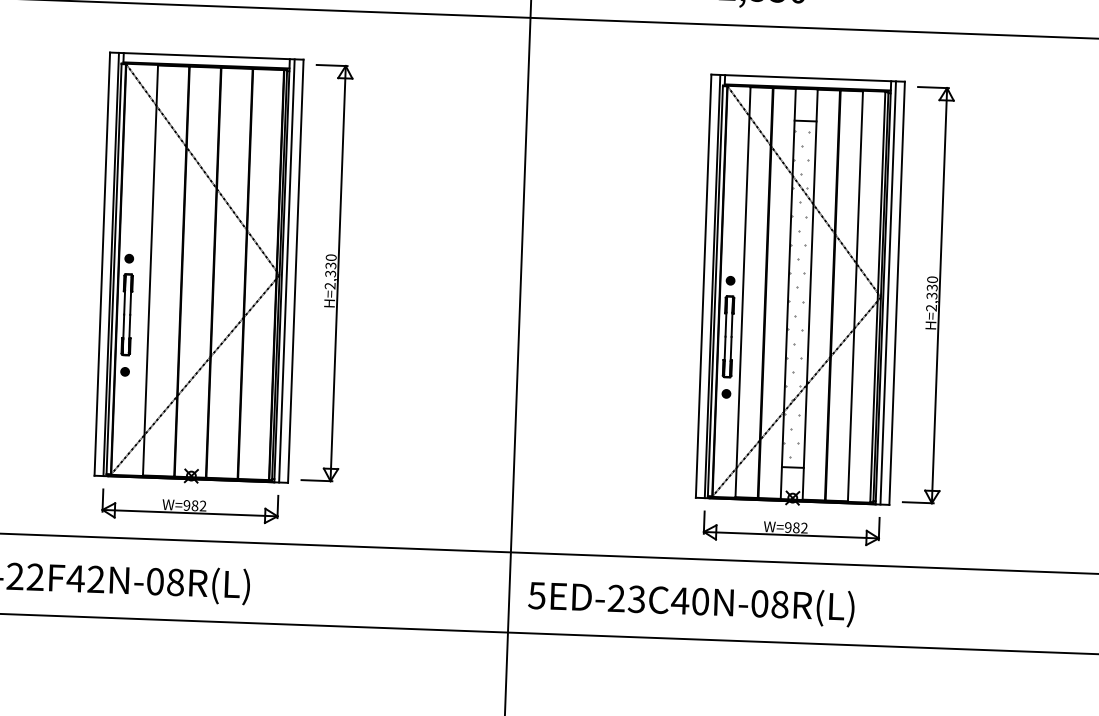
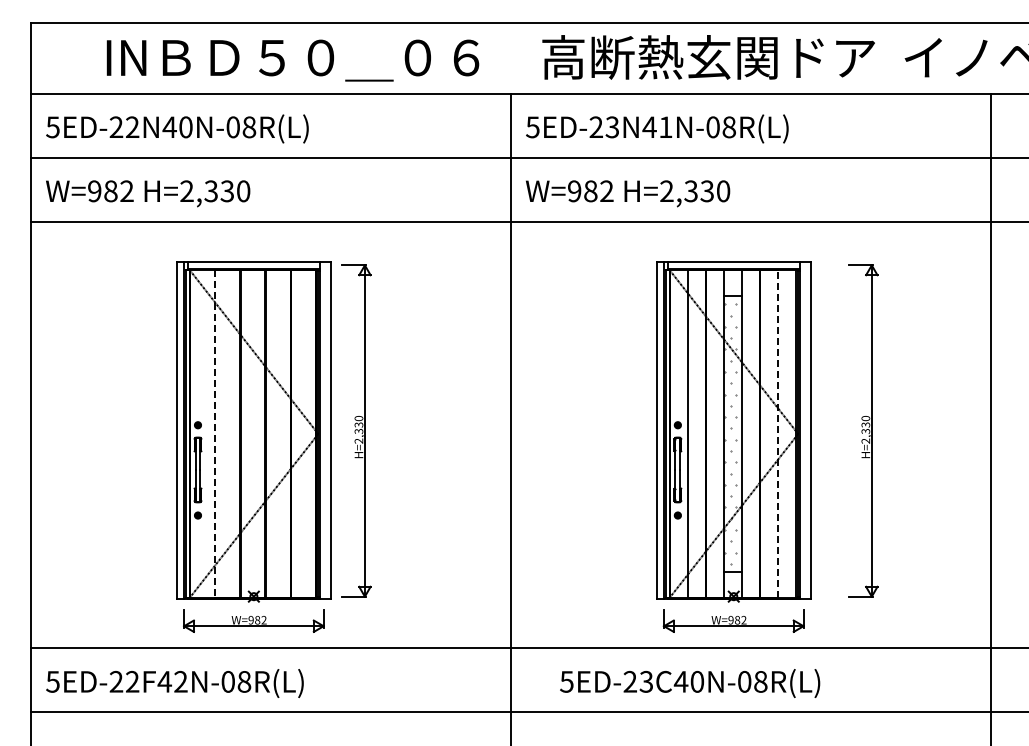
line: (150, 271) -> (215, 434), solid -> dashed
line: (286, 271) -> (323, 430), removed
line: (887, 293) -> (803, 430), removed
part: (929, 294) -> (863, 430), moved
line: (854, 296) -> (777, 434), solid -> dashed
text: (691, 603) -> (690, 683), moved

